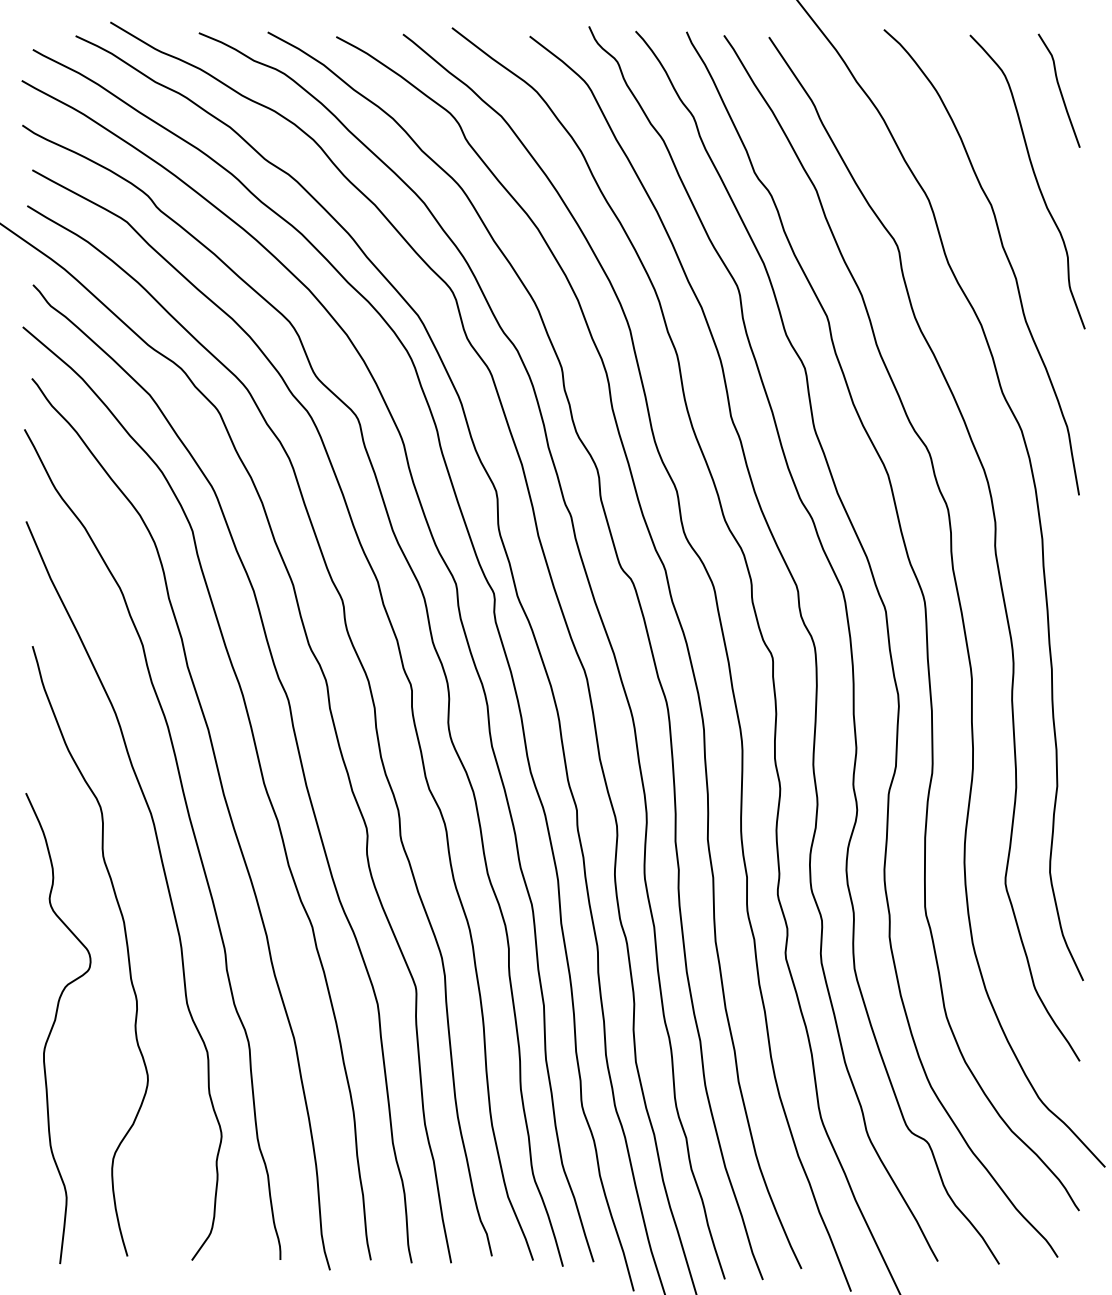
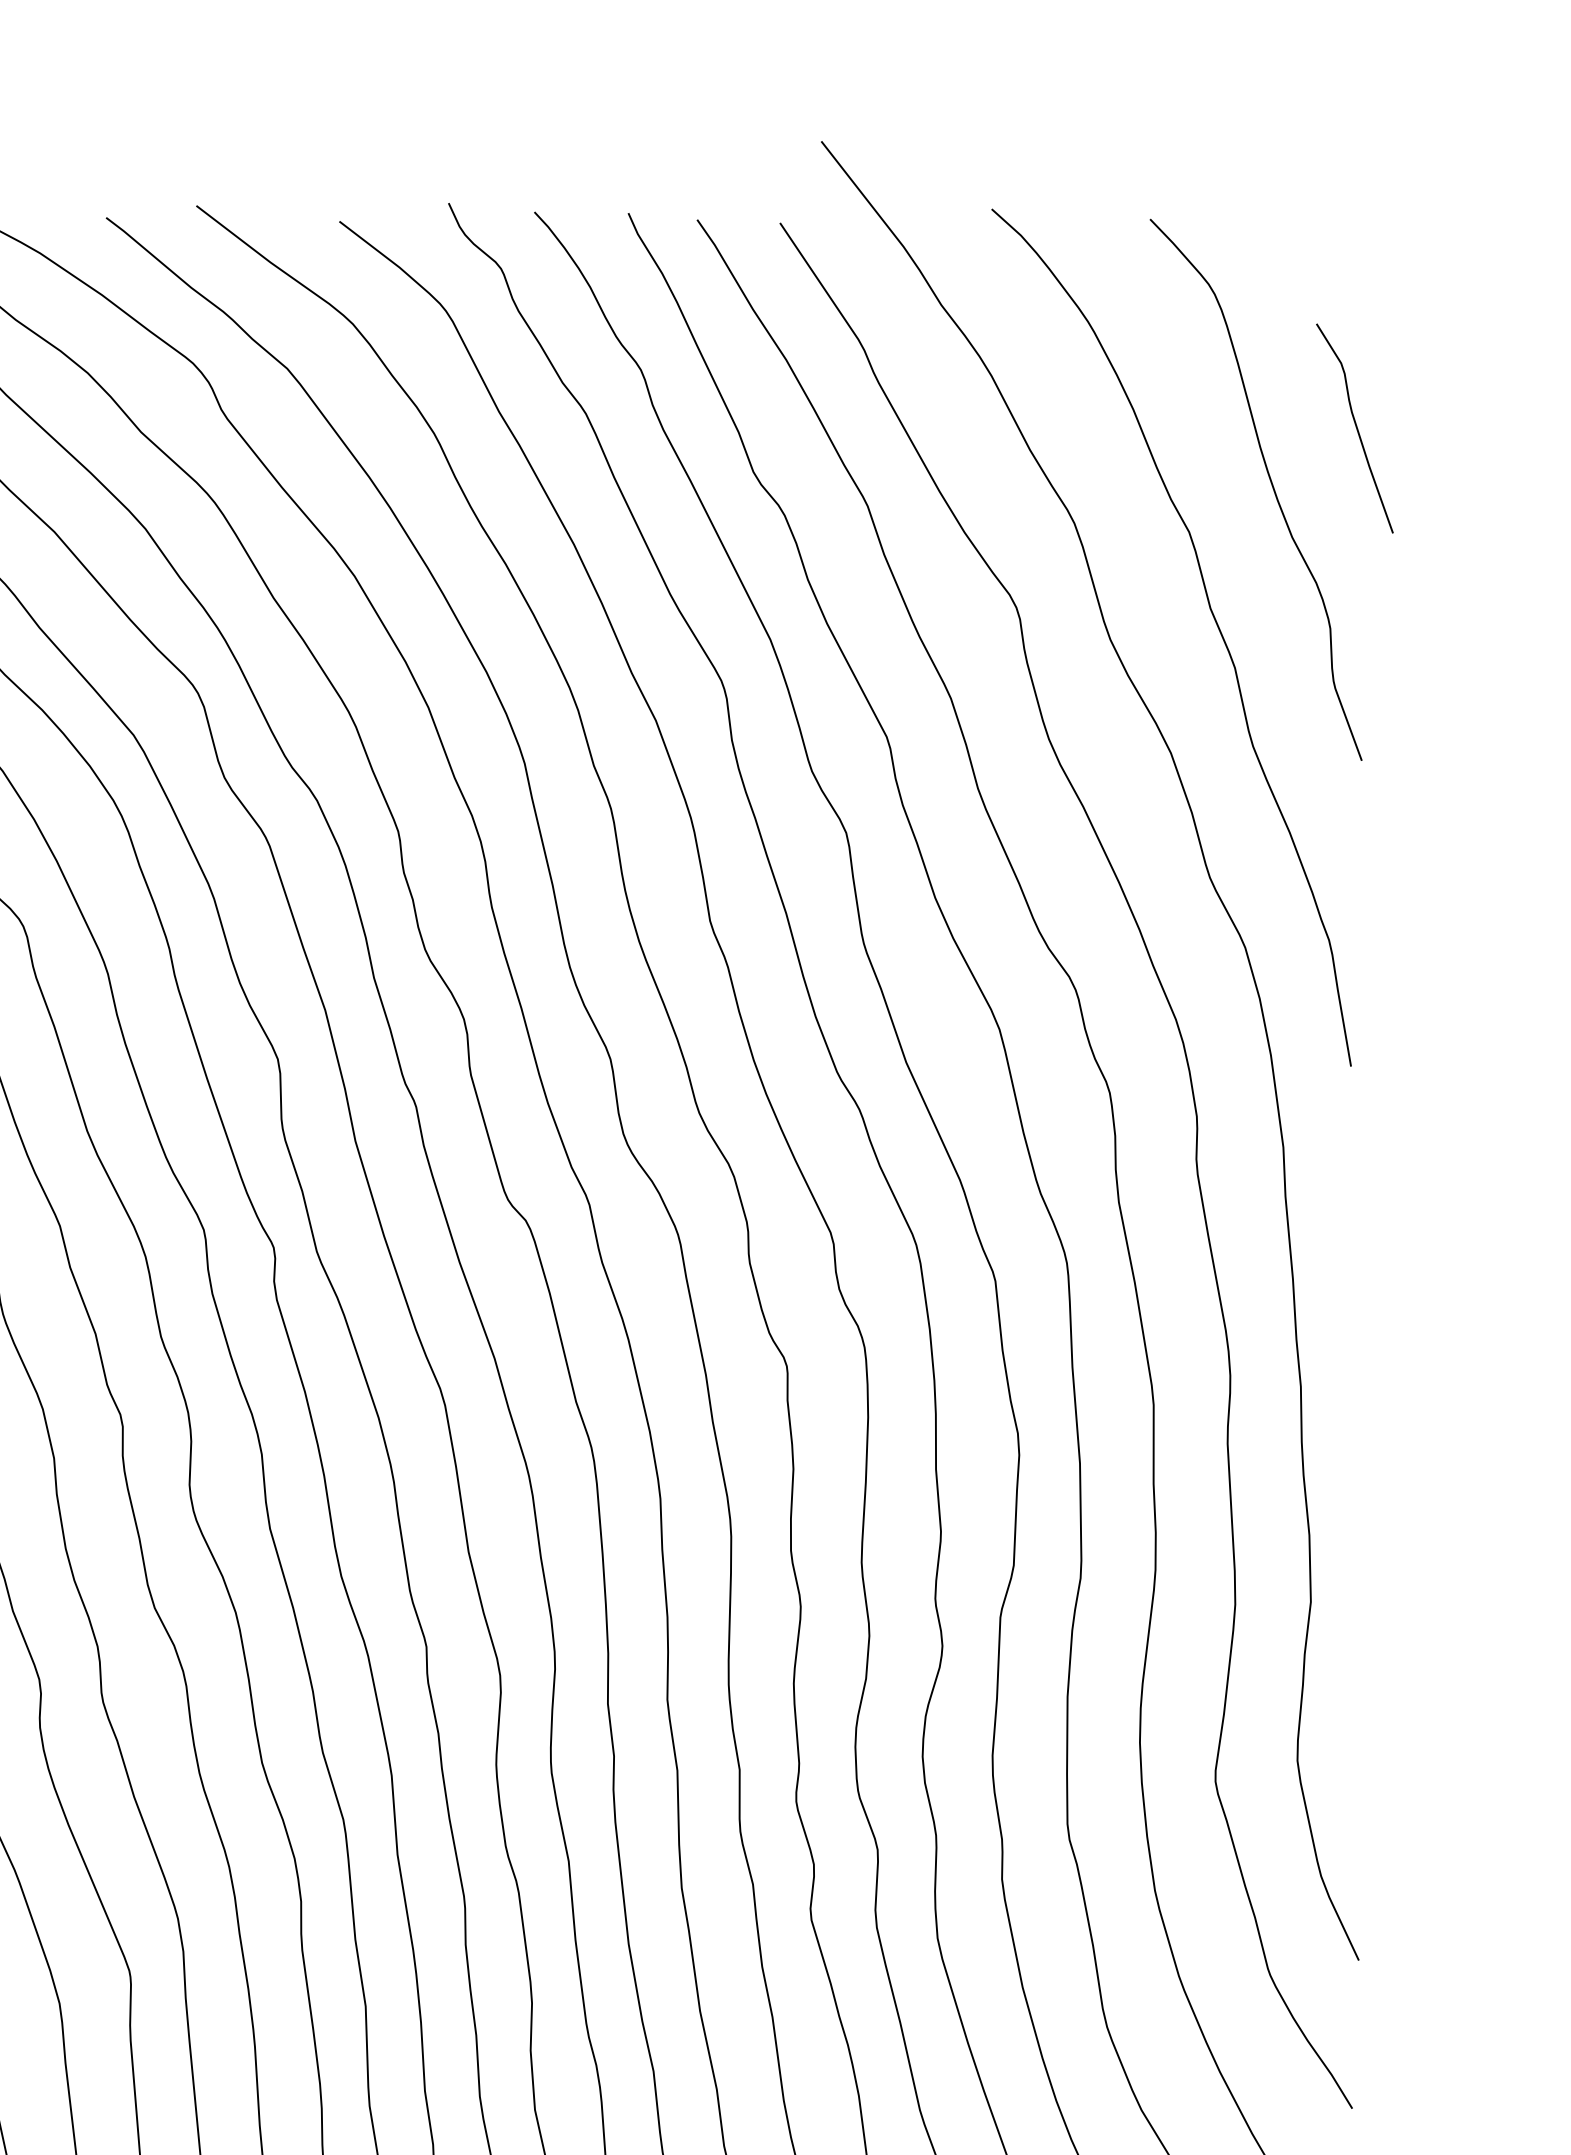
curve: (1059, 90) -> (1355, 427), moved

